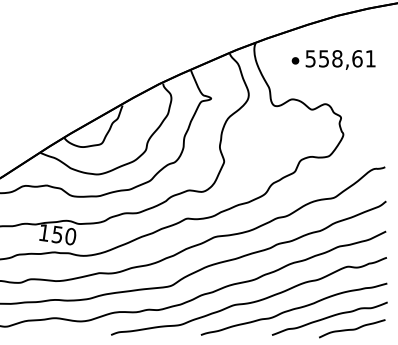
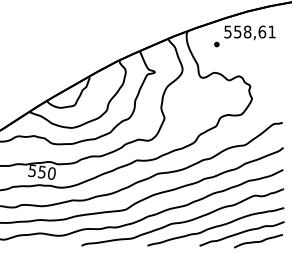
text: (340, 59) -> (249, 32), moved
text: (43, 232) -> (31, 170), 150 -> 550

